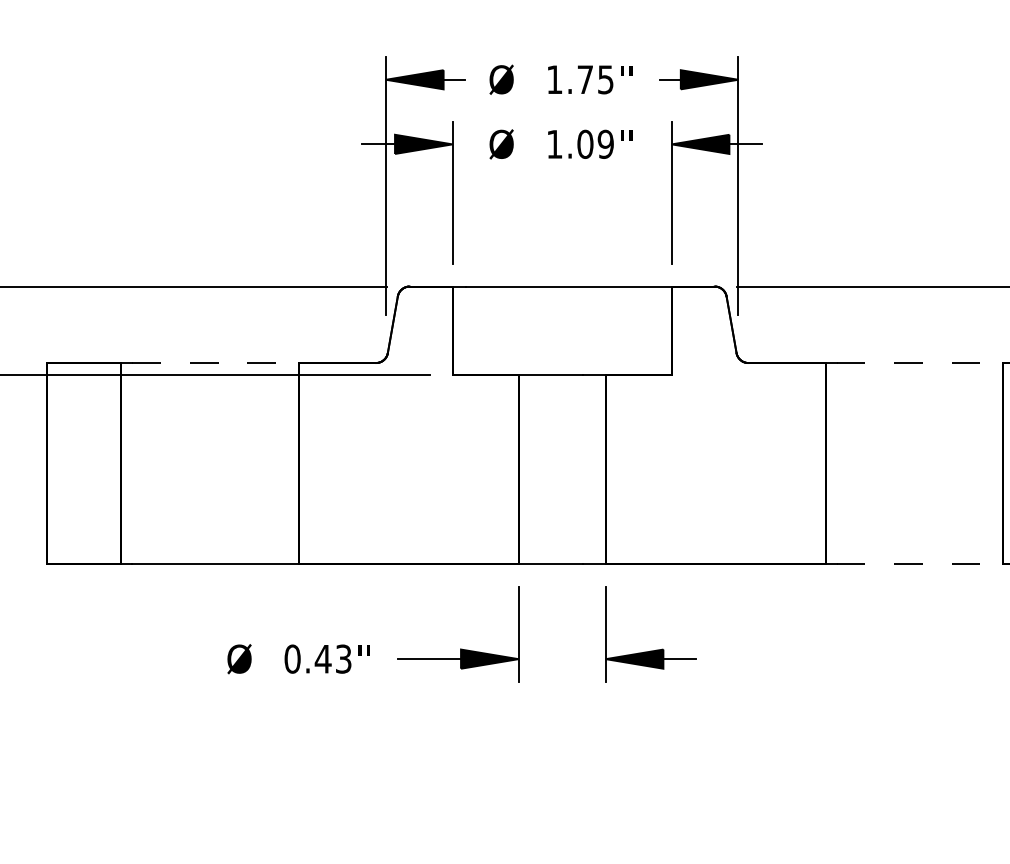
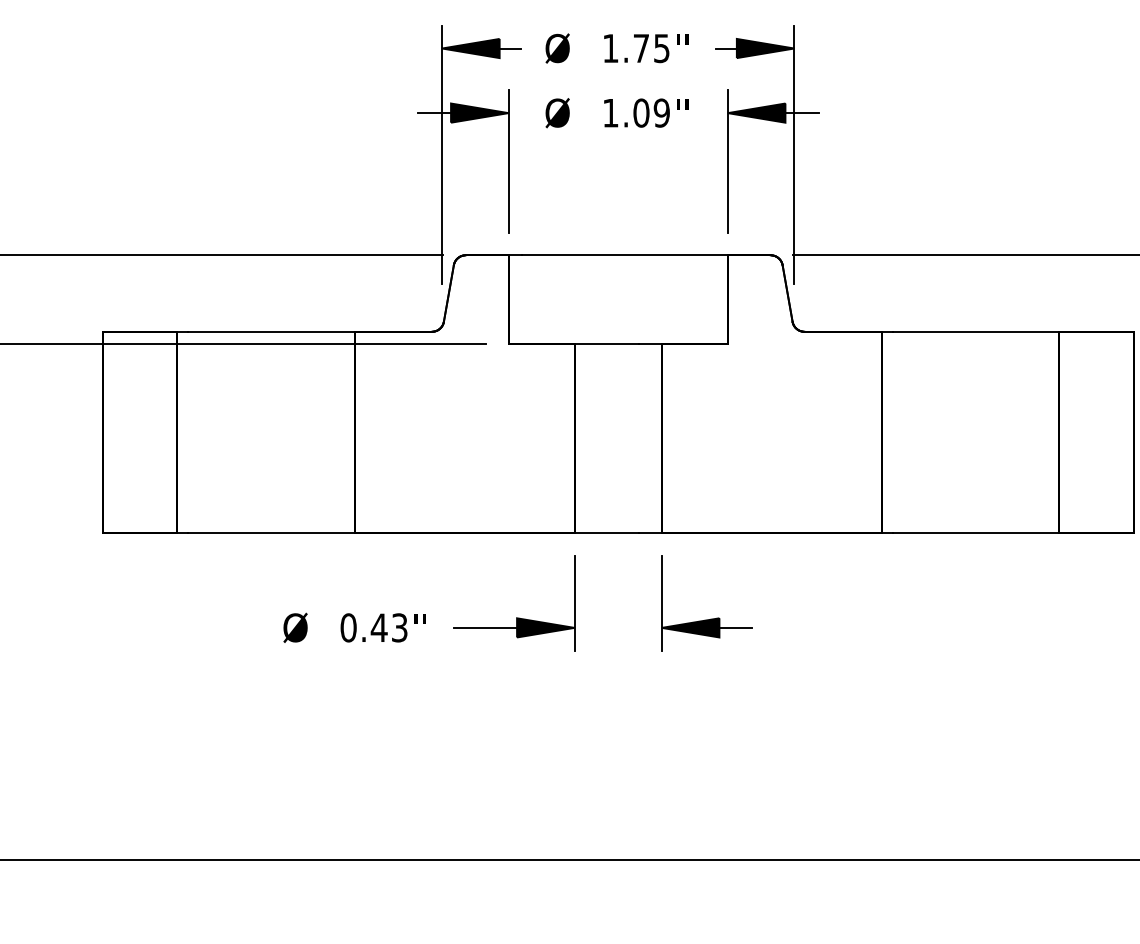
line: (215, 362) -> (271, 331), dashed -> solid
line: (920, 362) -> (976, 331), dashed -> solid
line: (920, 564) -> (976, 533), dashed -> solid

